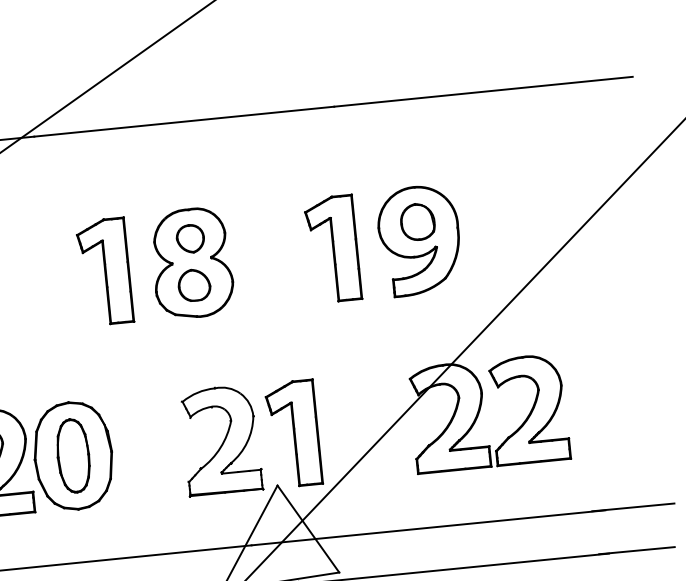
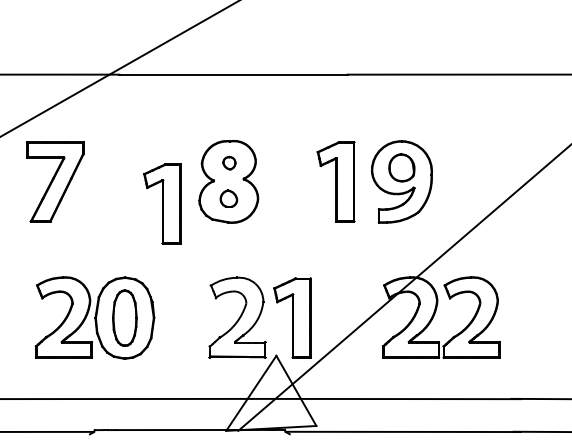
part: (190, 237) -> (229, 162), size x0.6
part: (104, 271) -> (162, 203), moved
part: (193, 285) -> (228, 198), size x0.7

